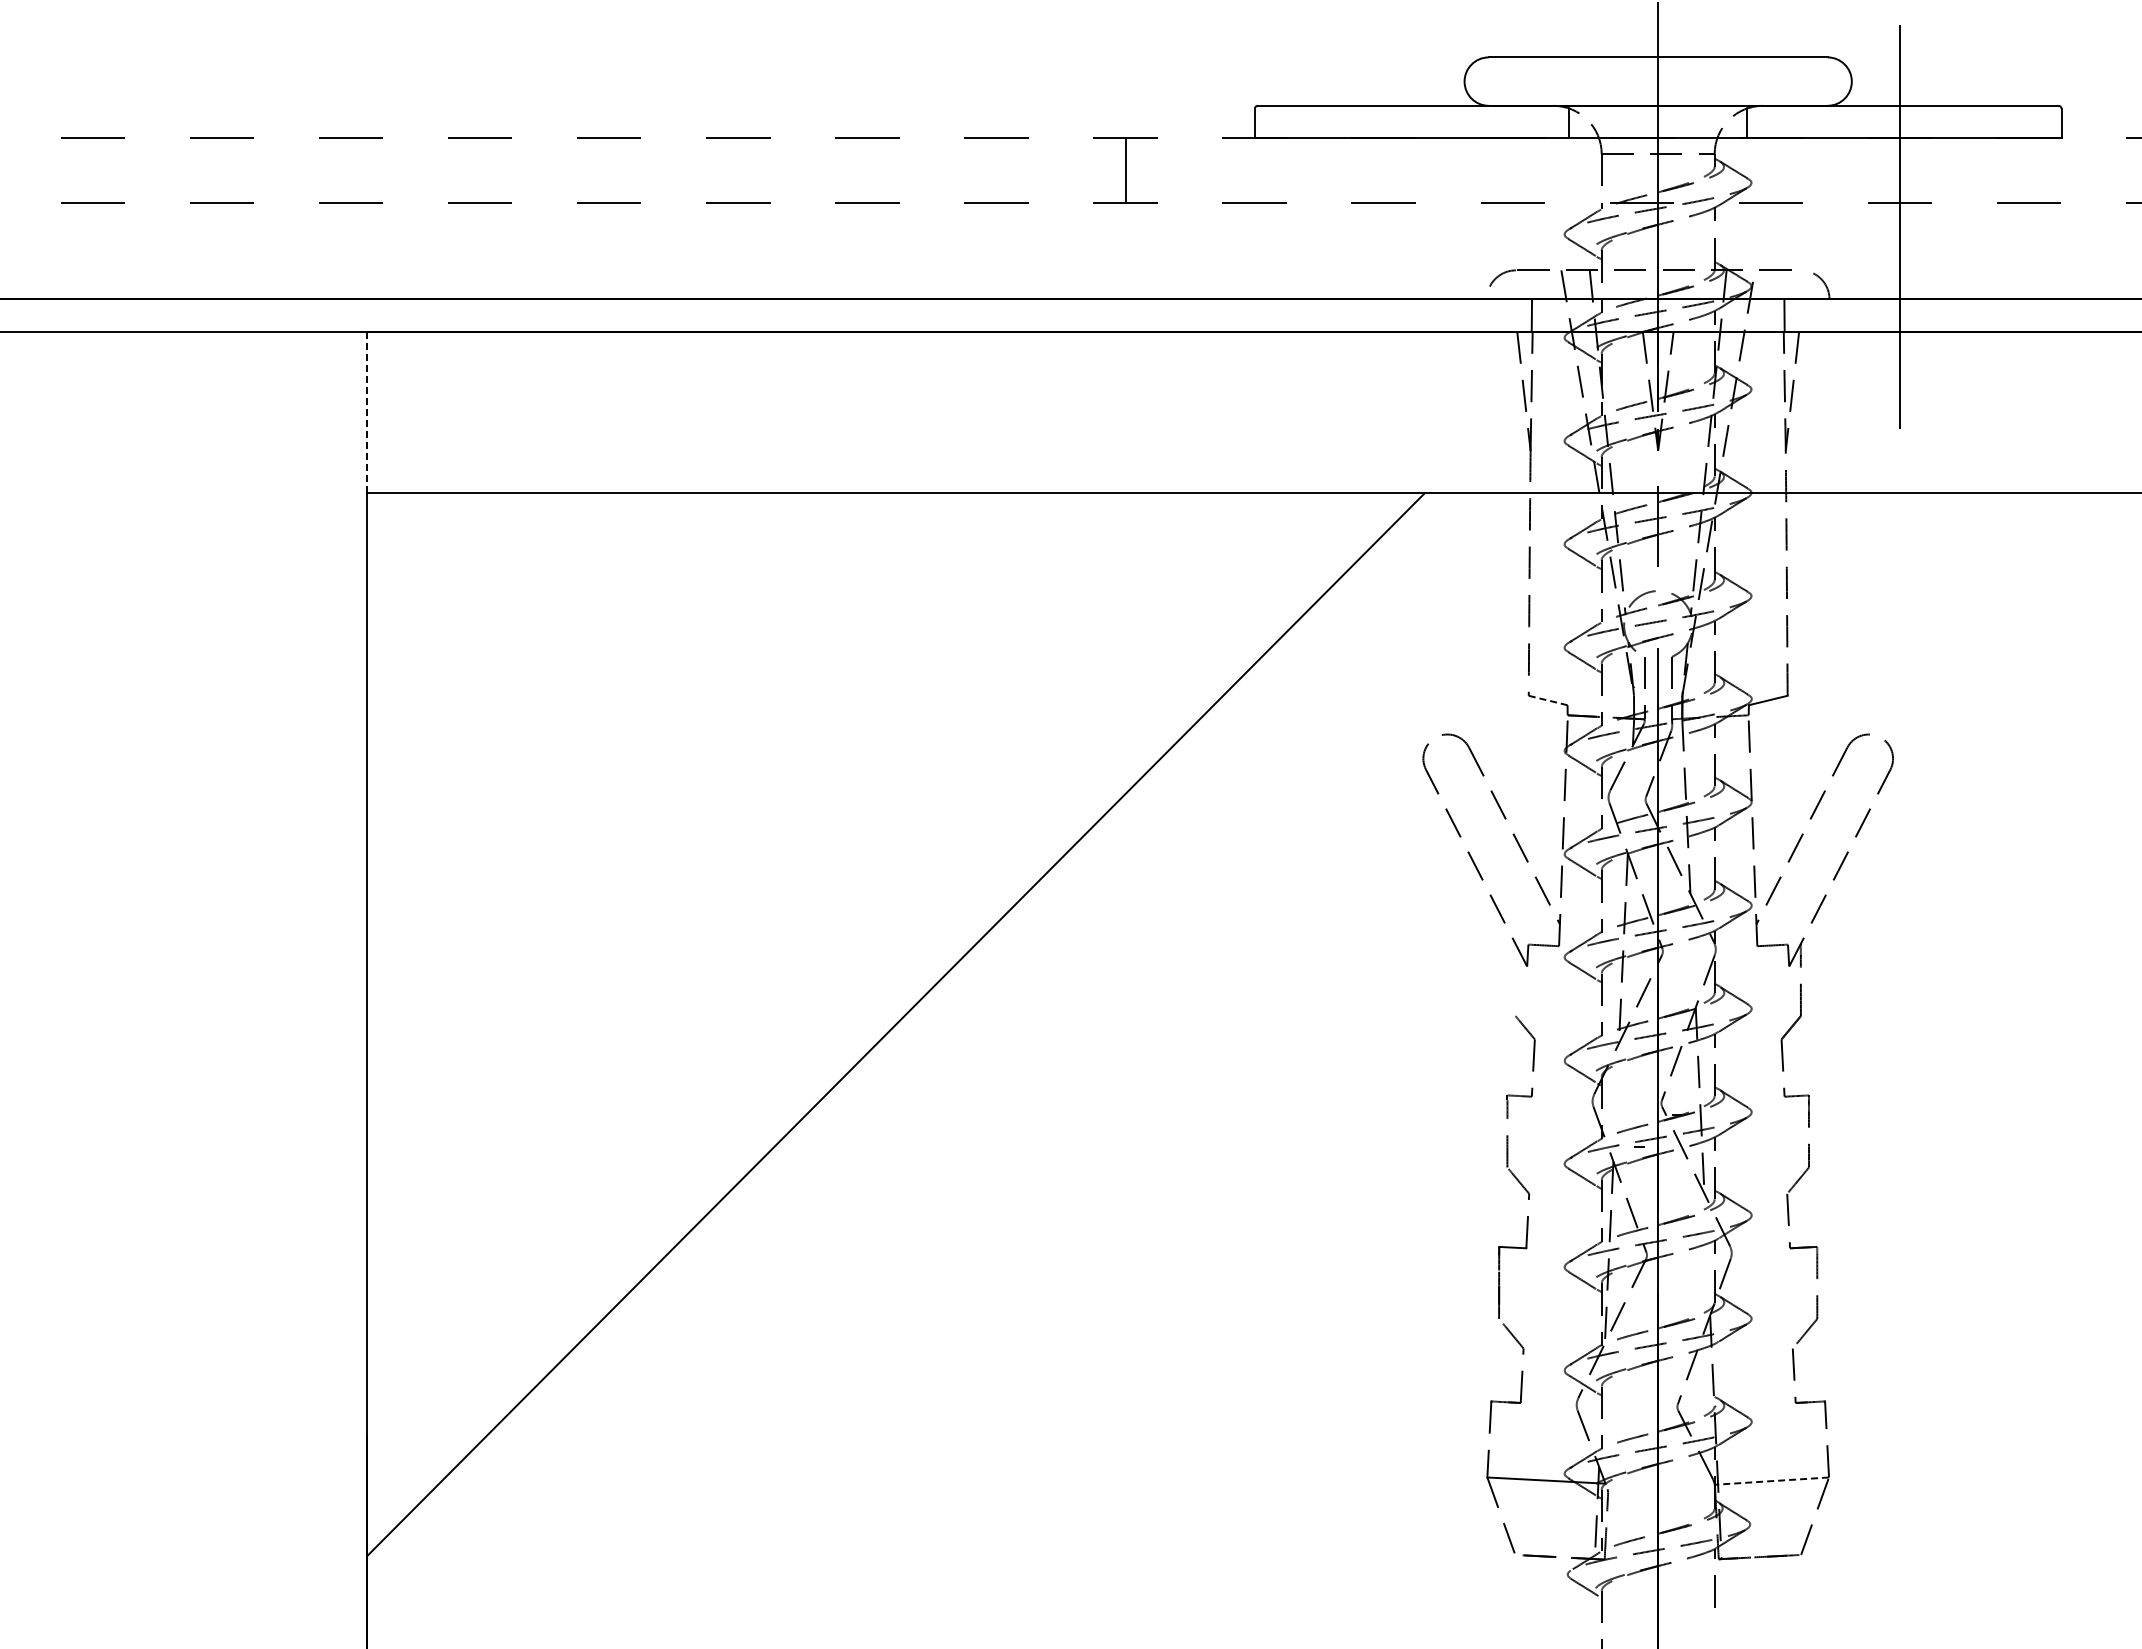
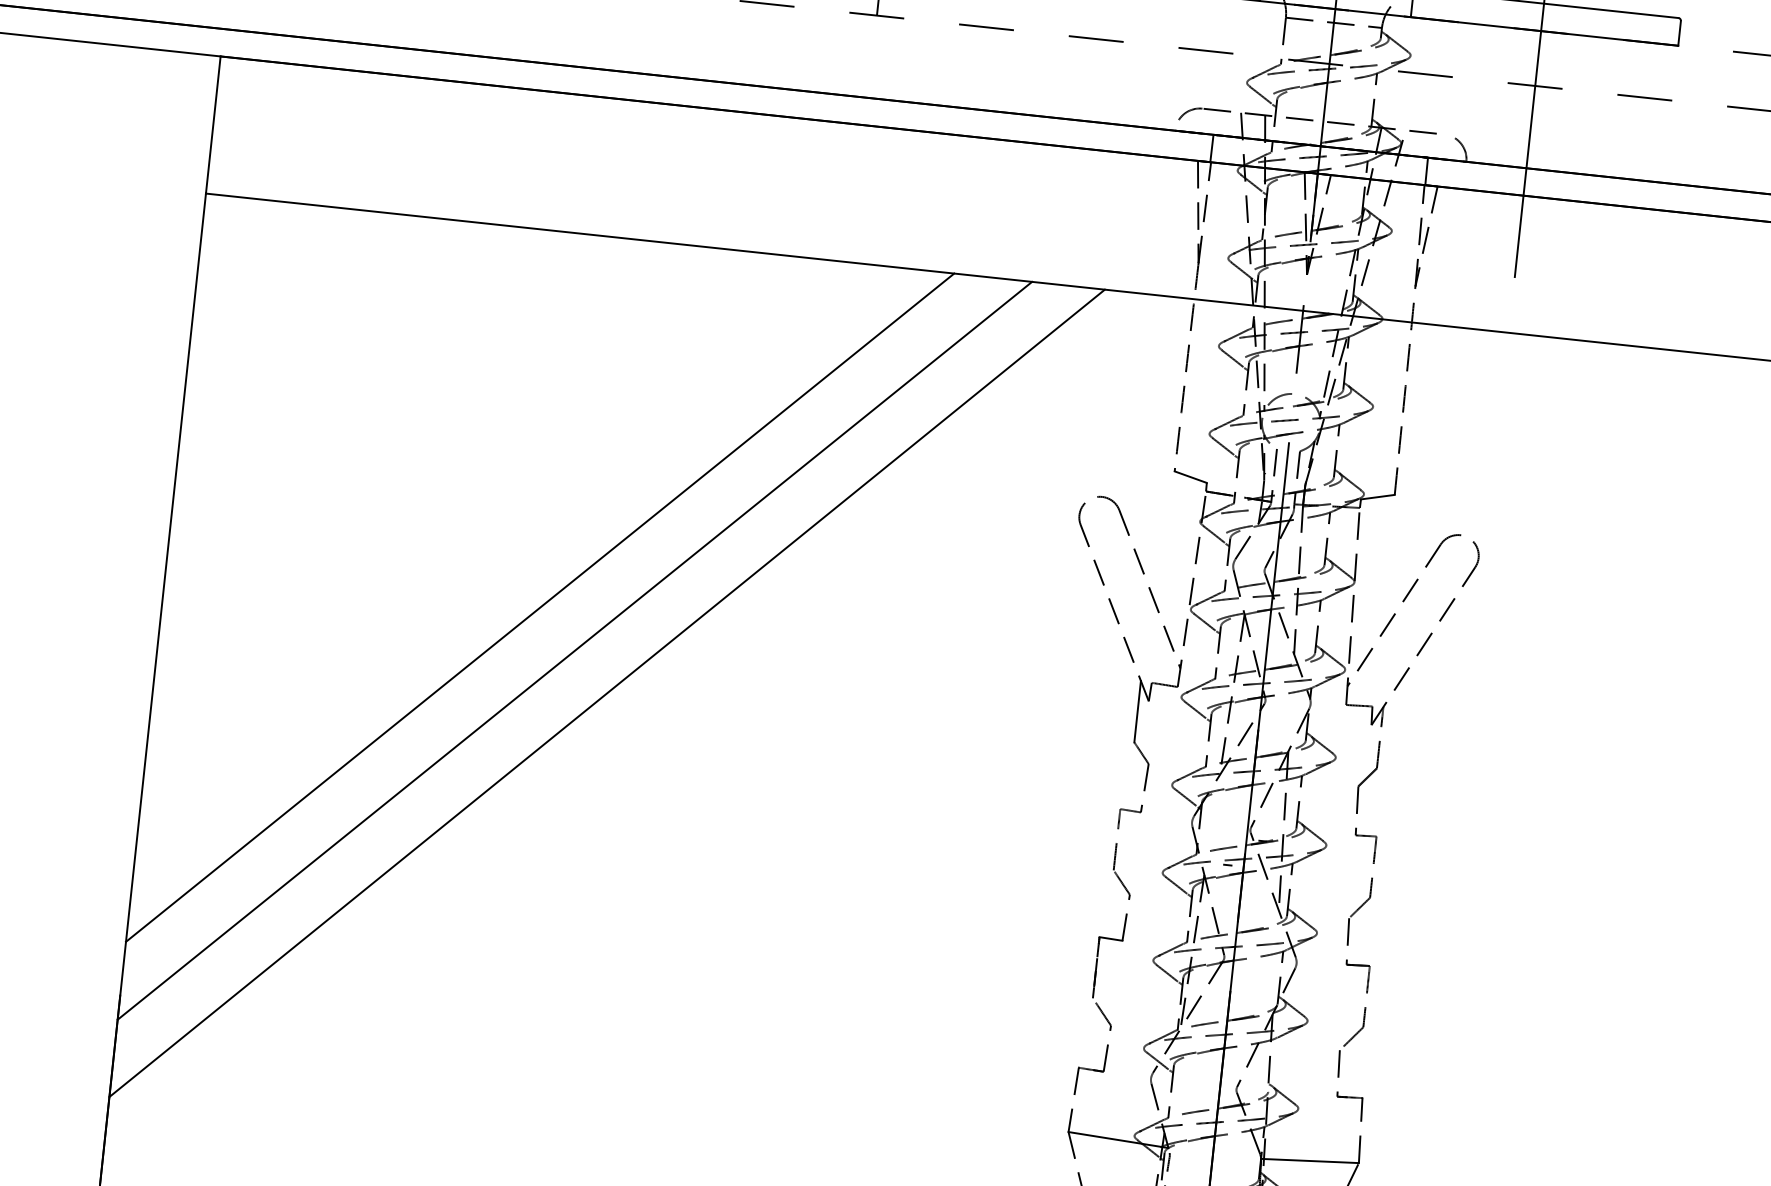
line: (367, 412) -> (213, 125), dashed -> solid
line: (1548, 700) -> (1191, 477), dashed -> solid
line: (807, 933) -> (540, 607), added
line: (853, 979) -> (575, 651), added
line: (1515, 979) -> (1137, 711), added
line: (1771, 1481) -> (1309, 1161), dashed -> solid

